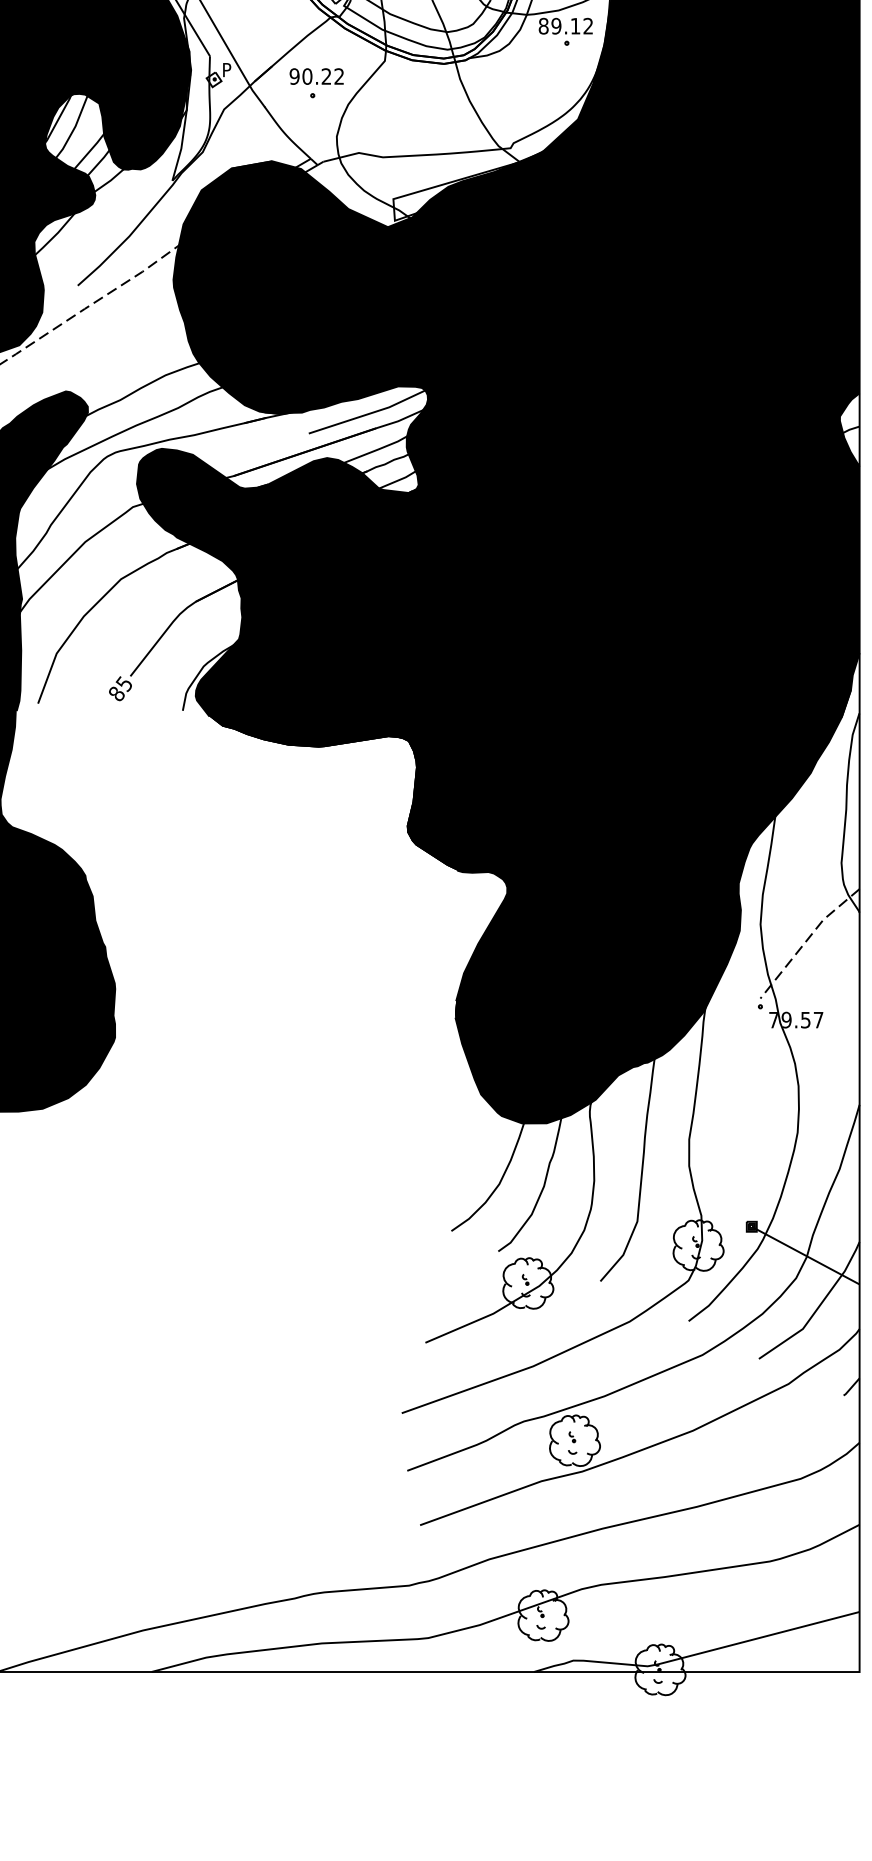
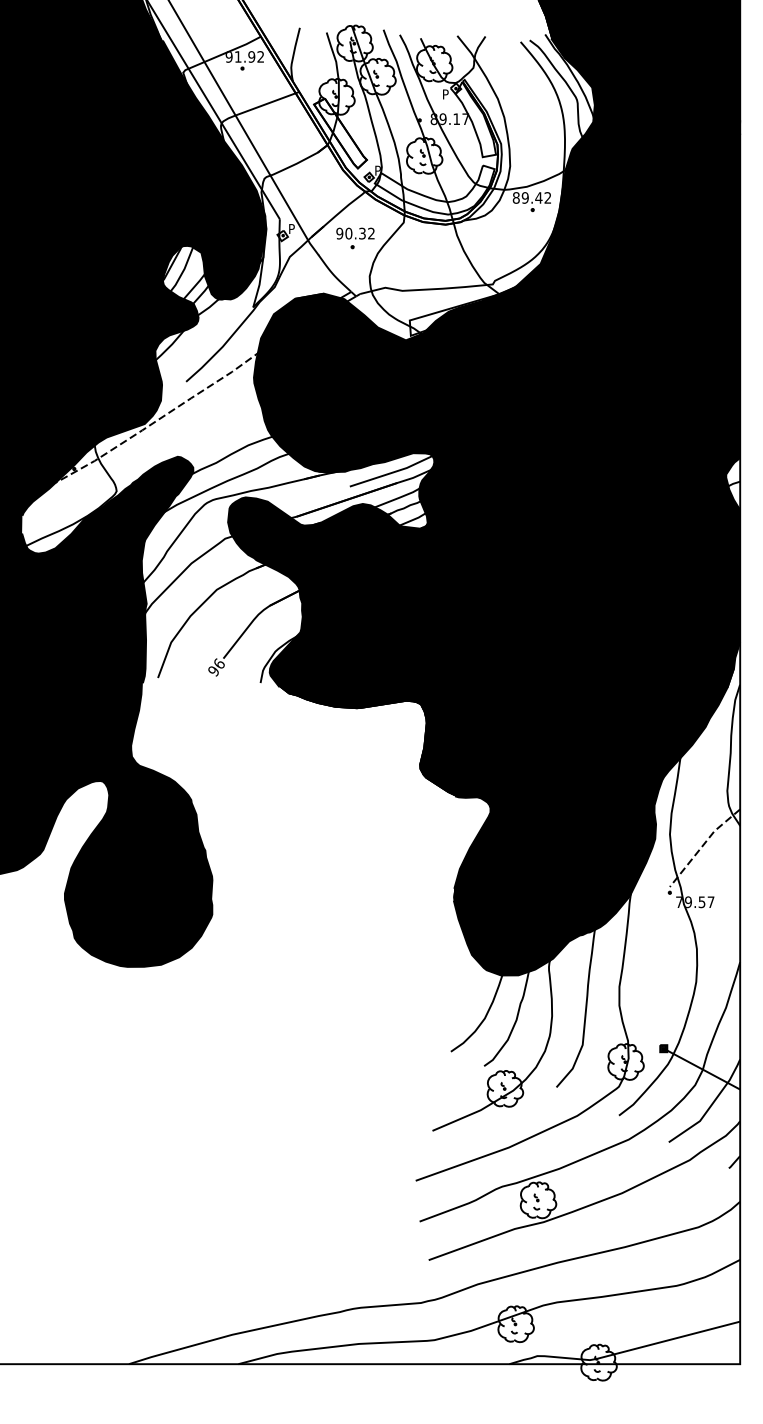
text: (575, 25) -> (538, 197), 89.12 -> 89.42
text: (326, 76) -> (362, 233), 90.22 -> 90.32
text: (120, 688) -> (216, 667), 85 -> 96

